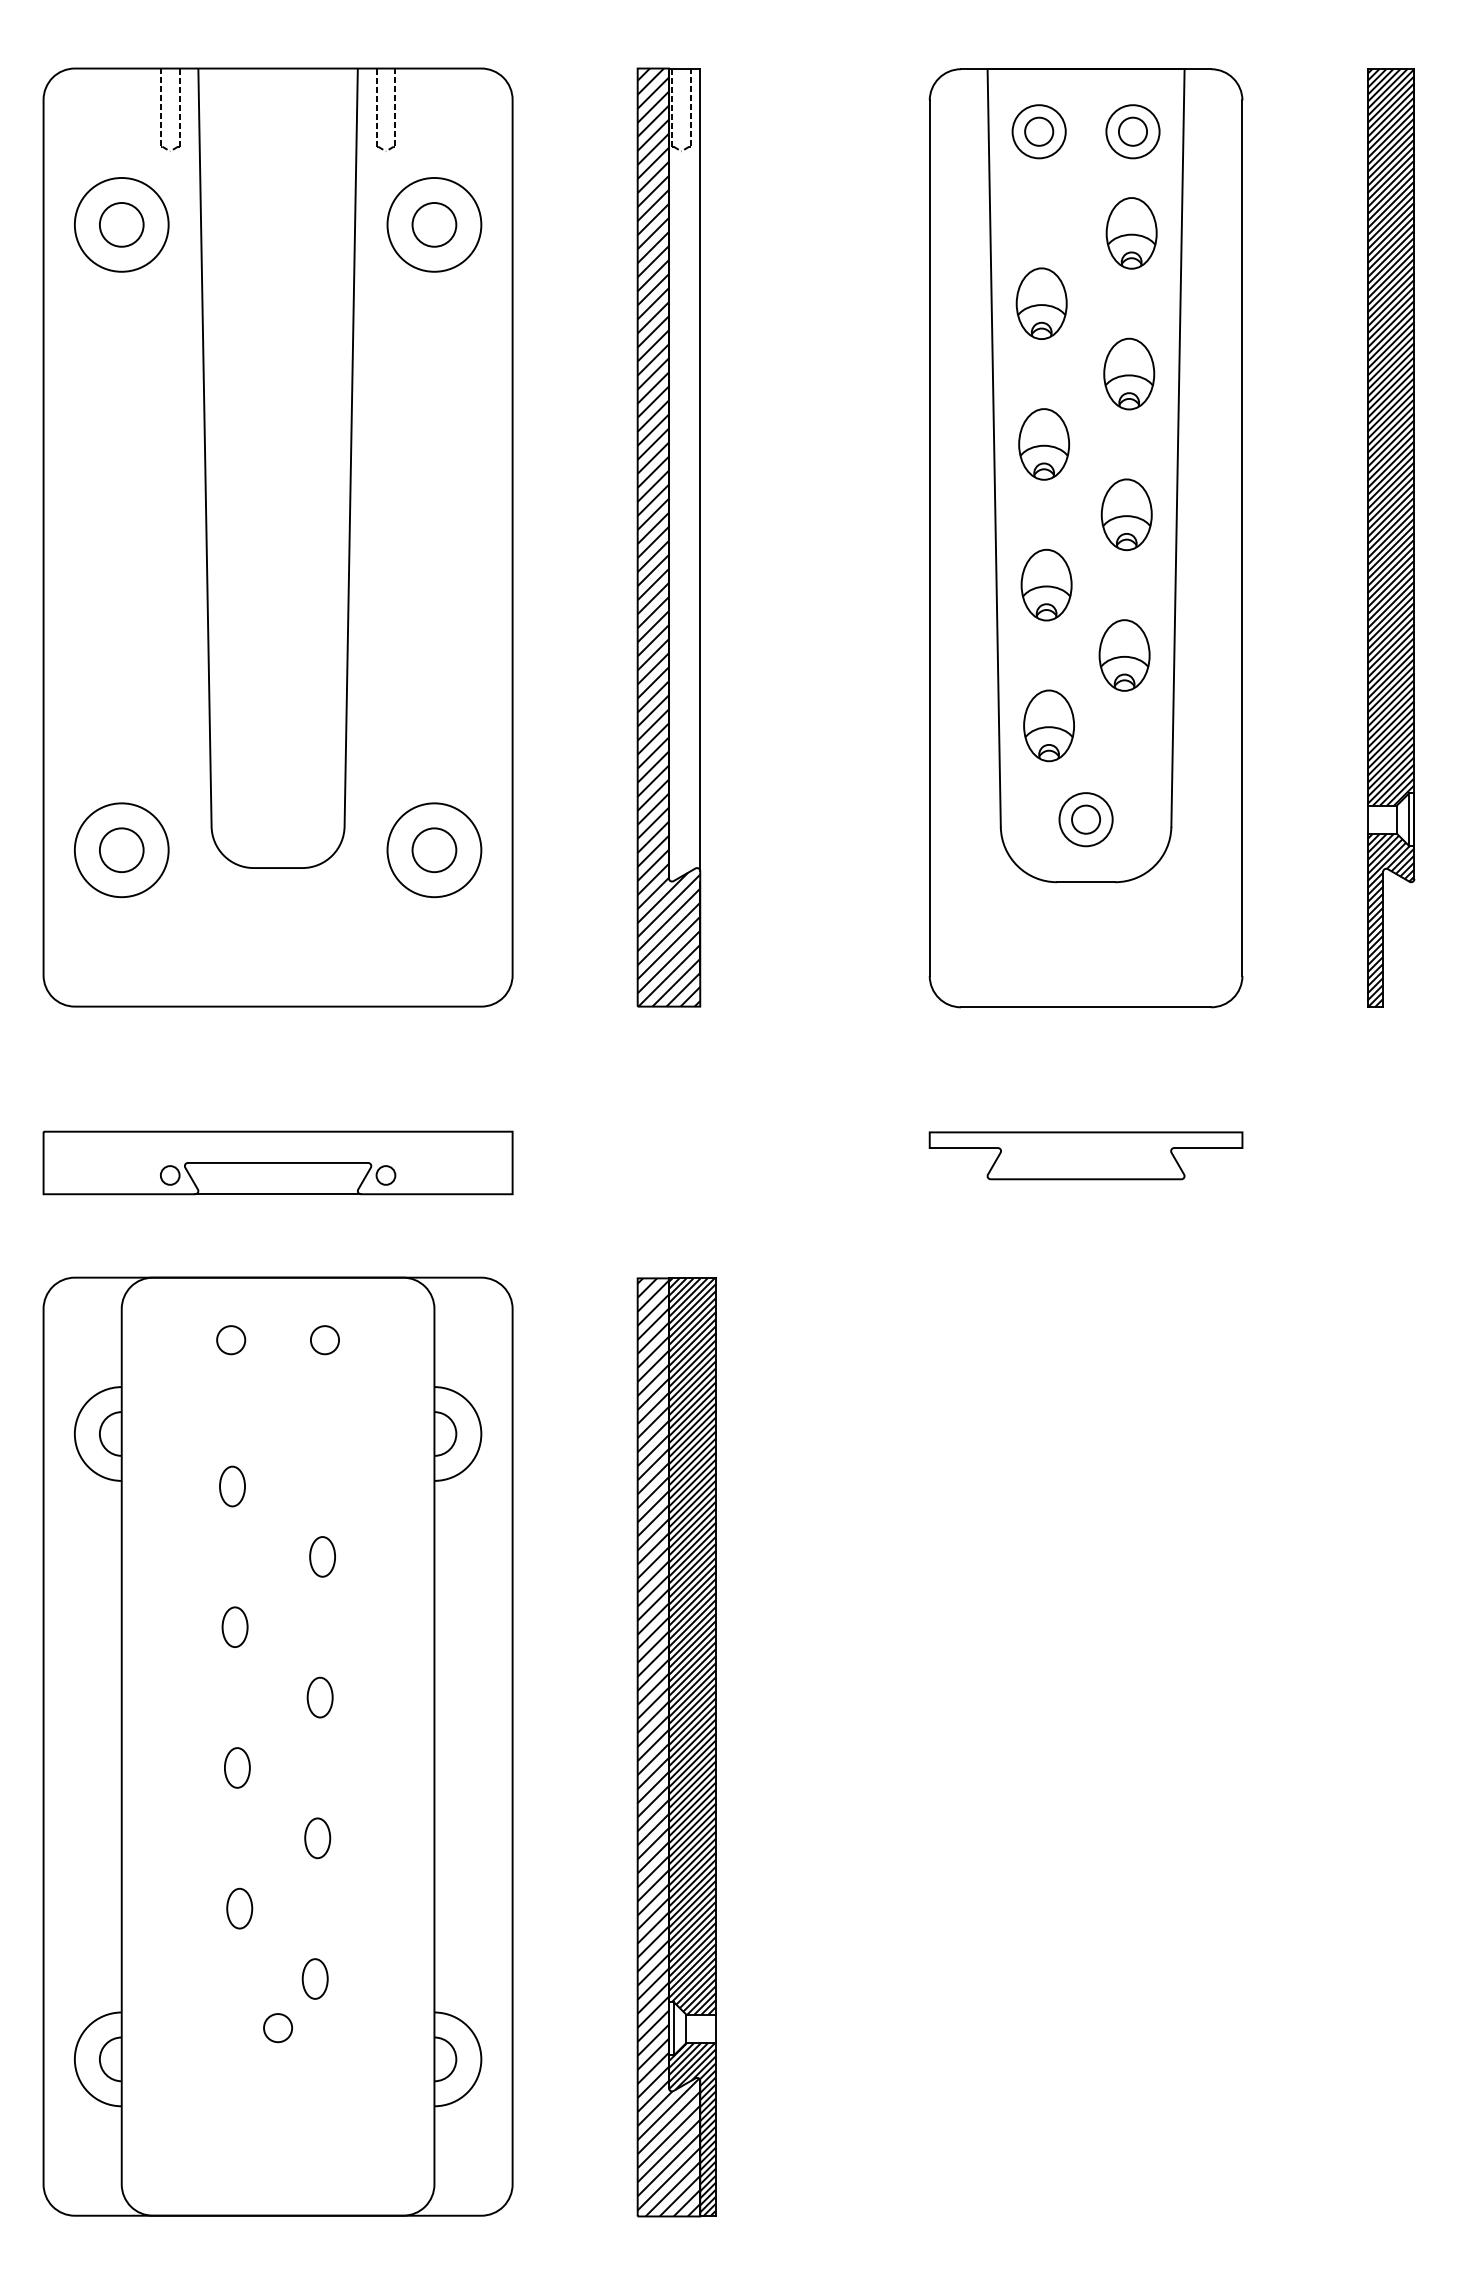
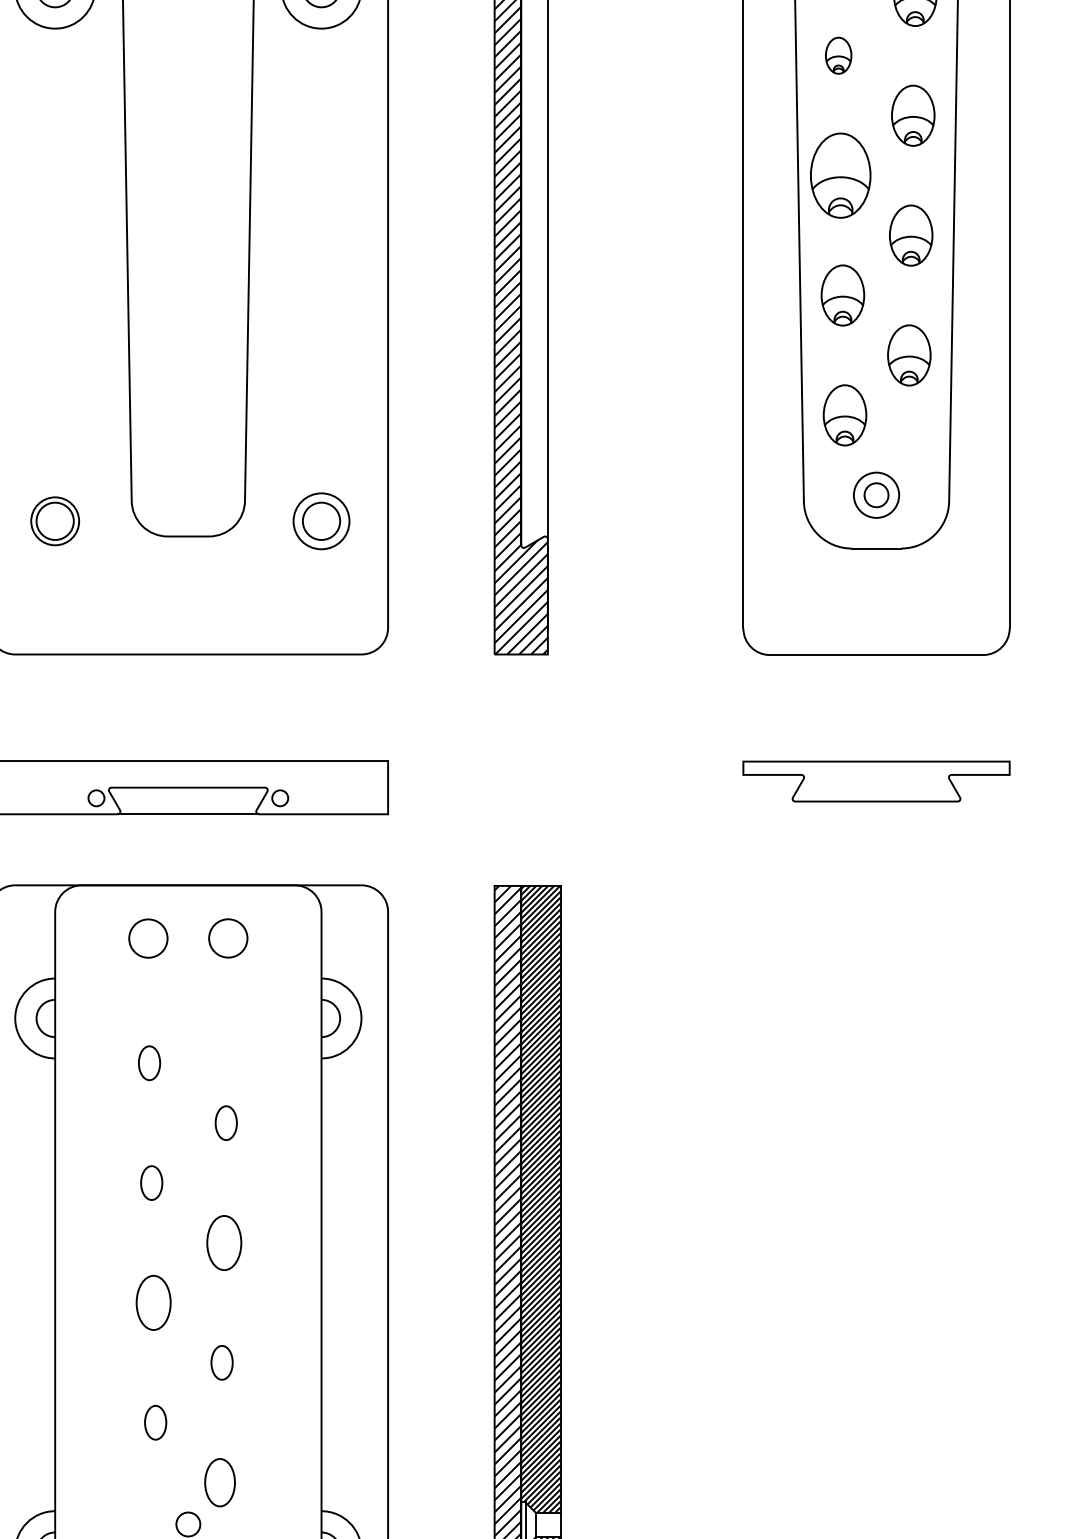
part: (1041, 303) -> (838, 55), size x0.6
part: (1044, 444) -> (841, 175), size x1.4
circle: (121, 850) -> (54, 521), size x0.6
circle: (434, 850) -> (321, 521), size x0.7
circle: (231, 1340) -> (148, 938), size x1.6
circle: (324, 1340) -> (227, 938), size x1.6
part: (319, 1697) -> (223, 1242), size x1.6
part: (237, 1767) -> (153, 1302), size x1.6
part: (314, 1978) -> (219, 1482), size x1.4

